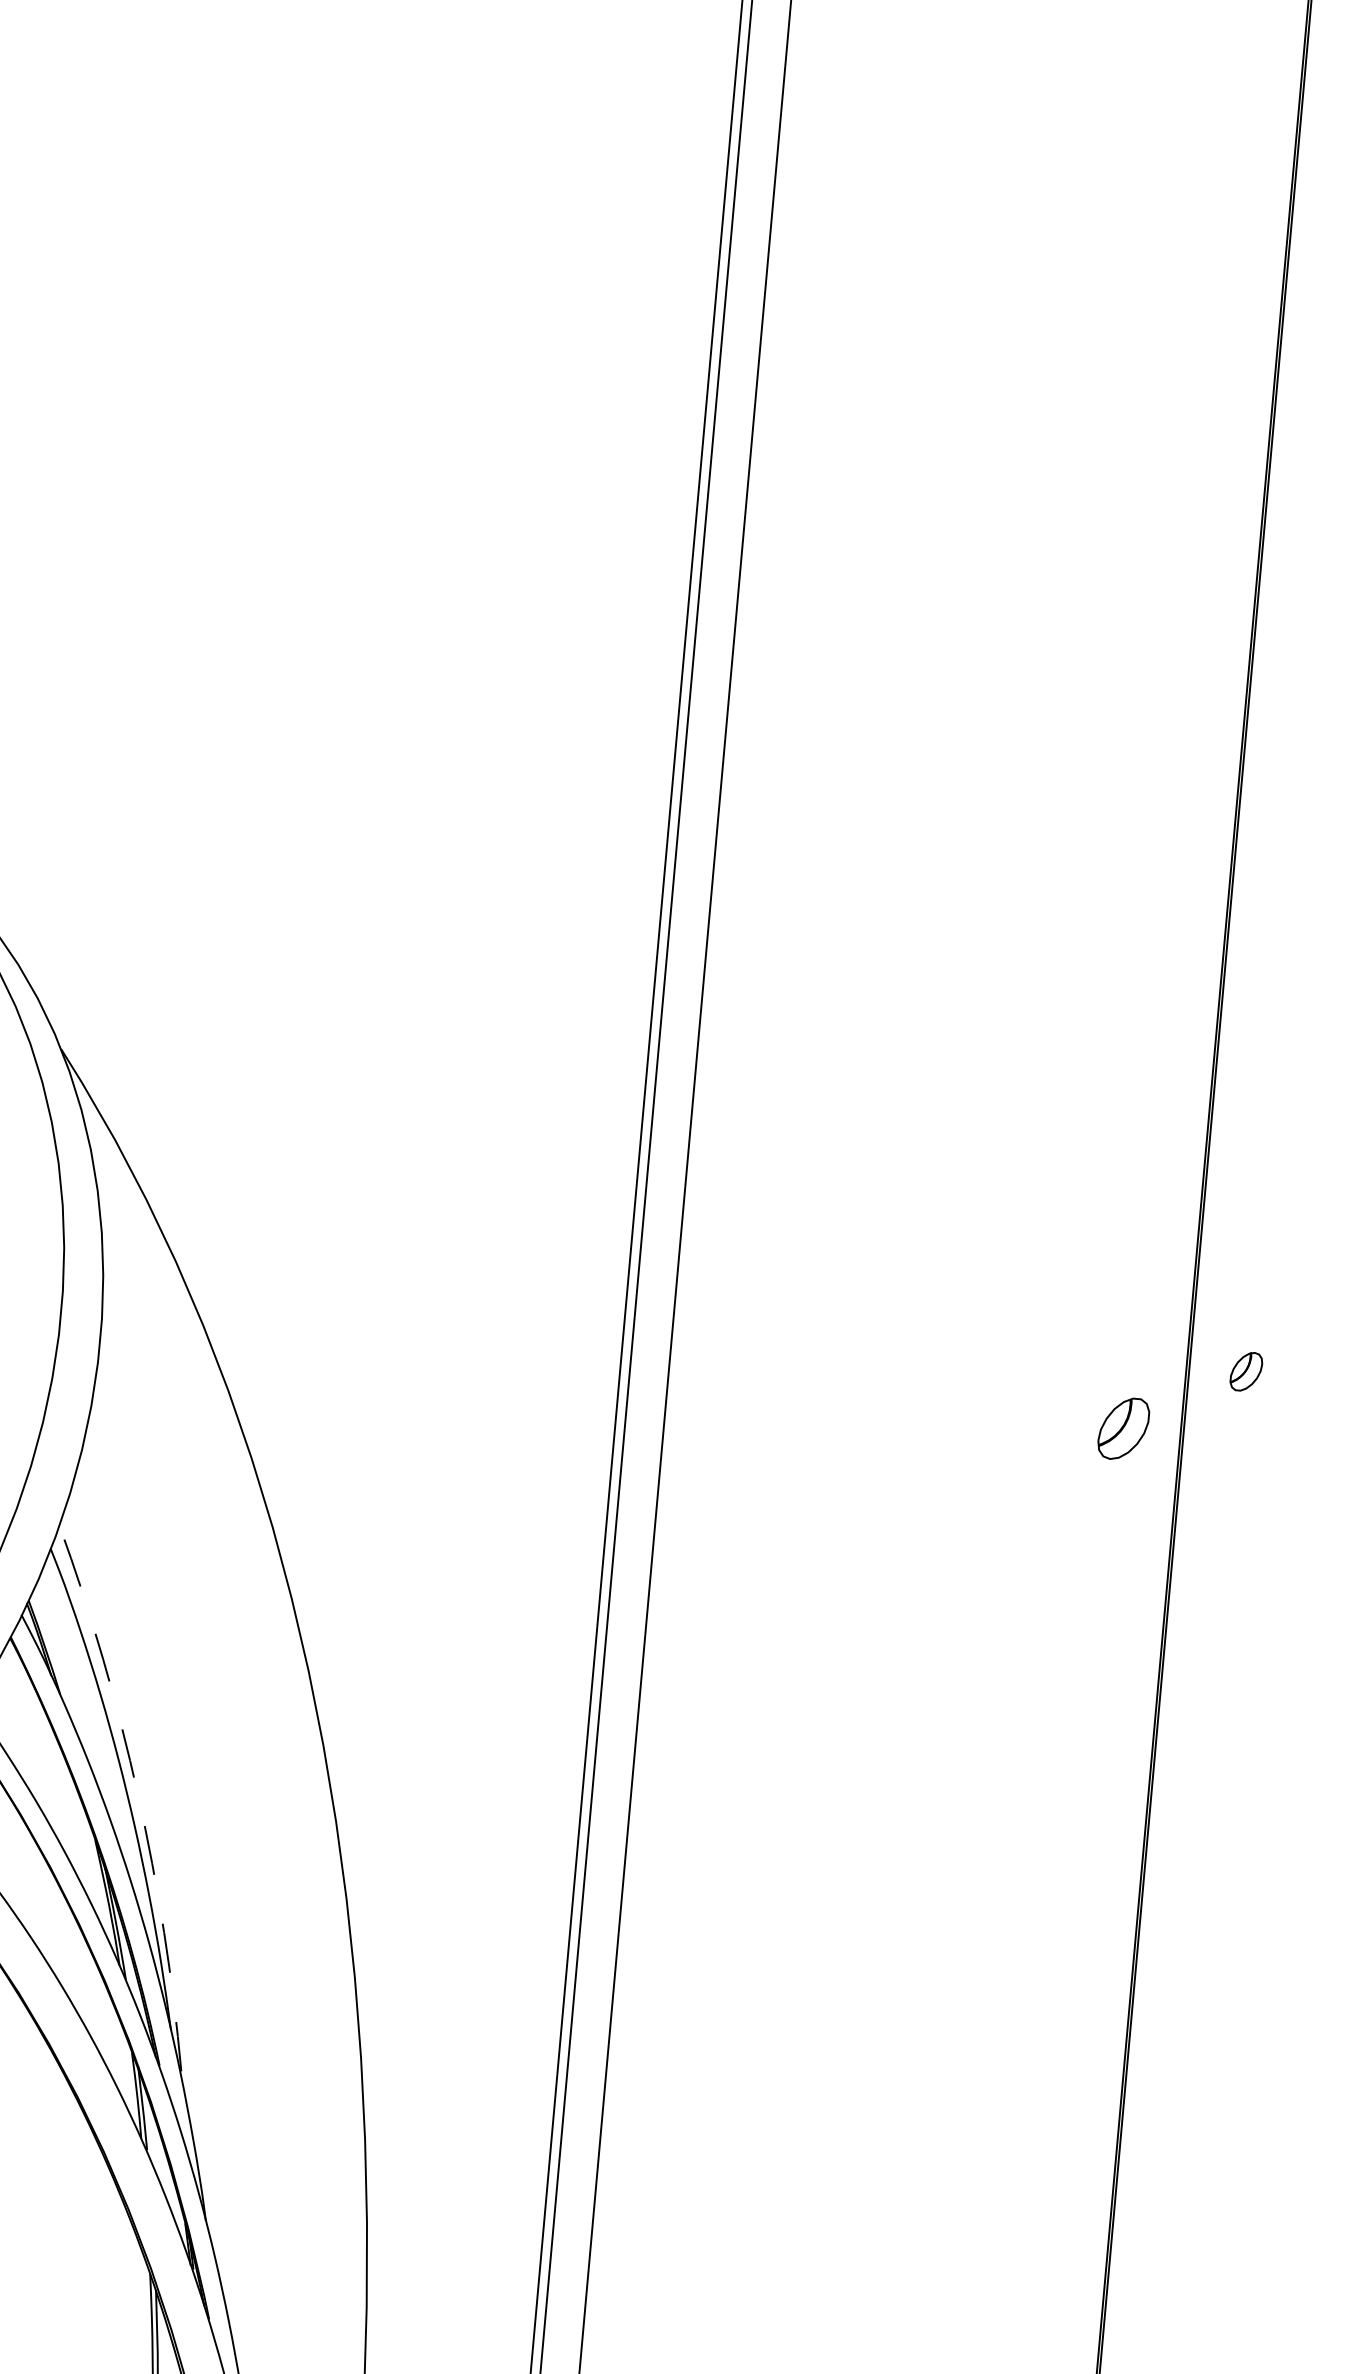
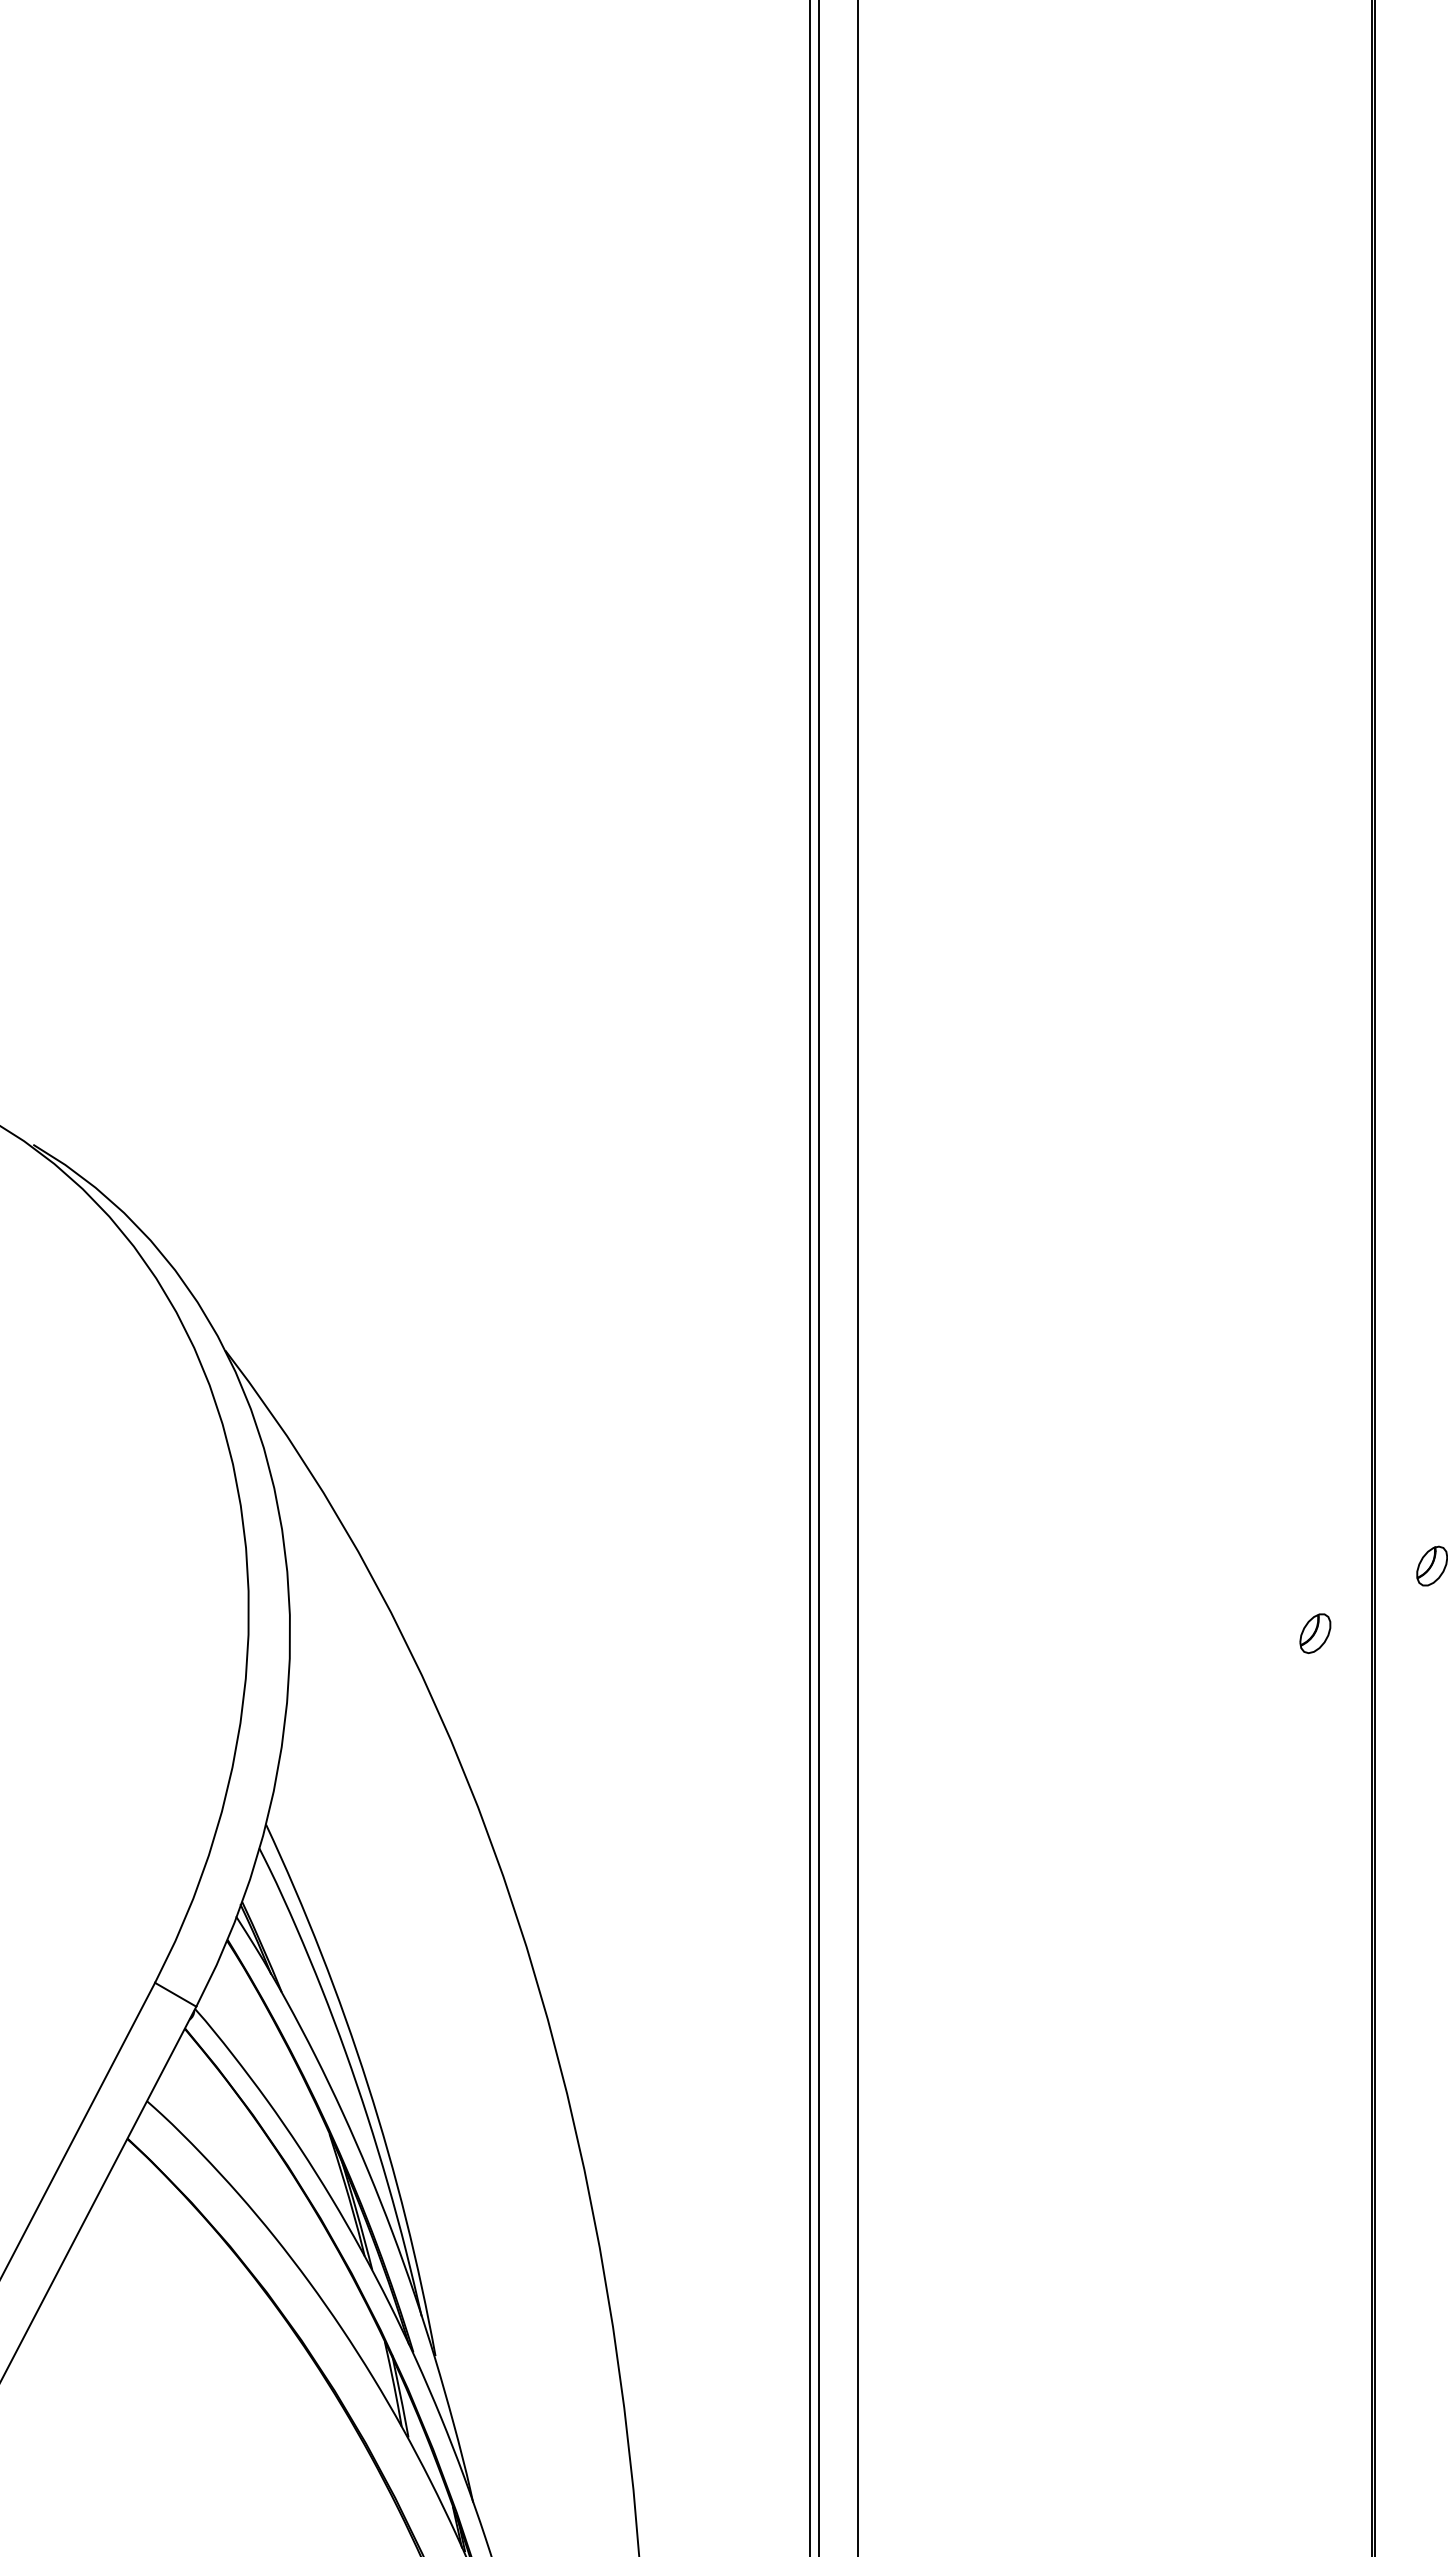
part: (1123, 1428) -> (1315, 1633), size x0.62
arc: (137, 1794) -> (367, 2084), dashed -> solid

